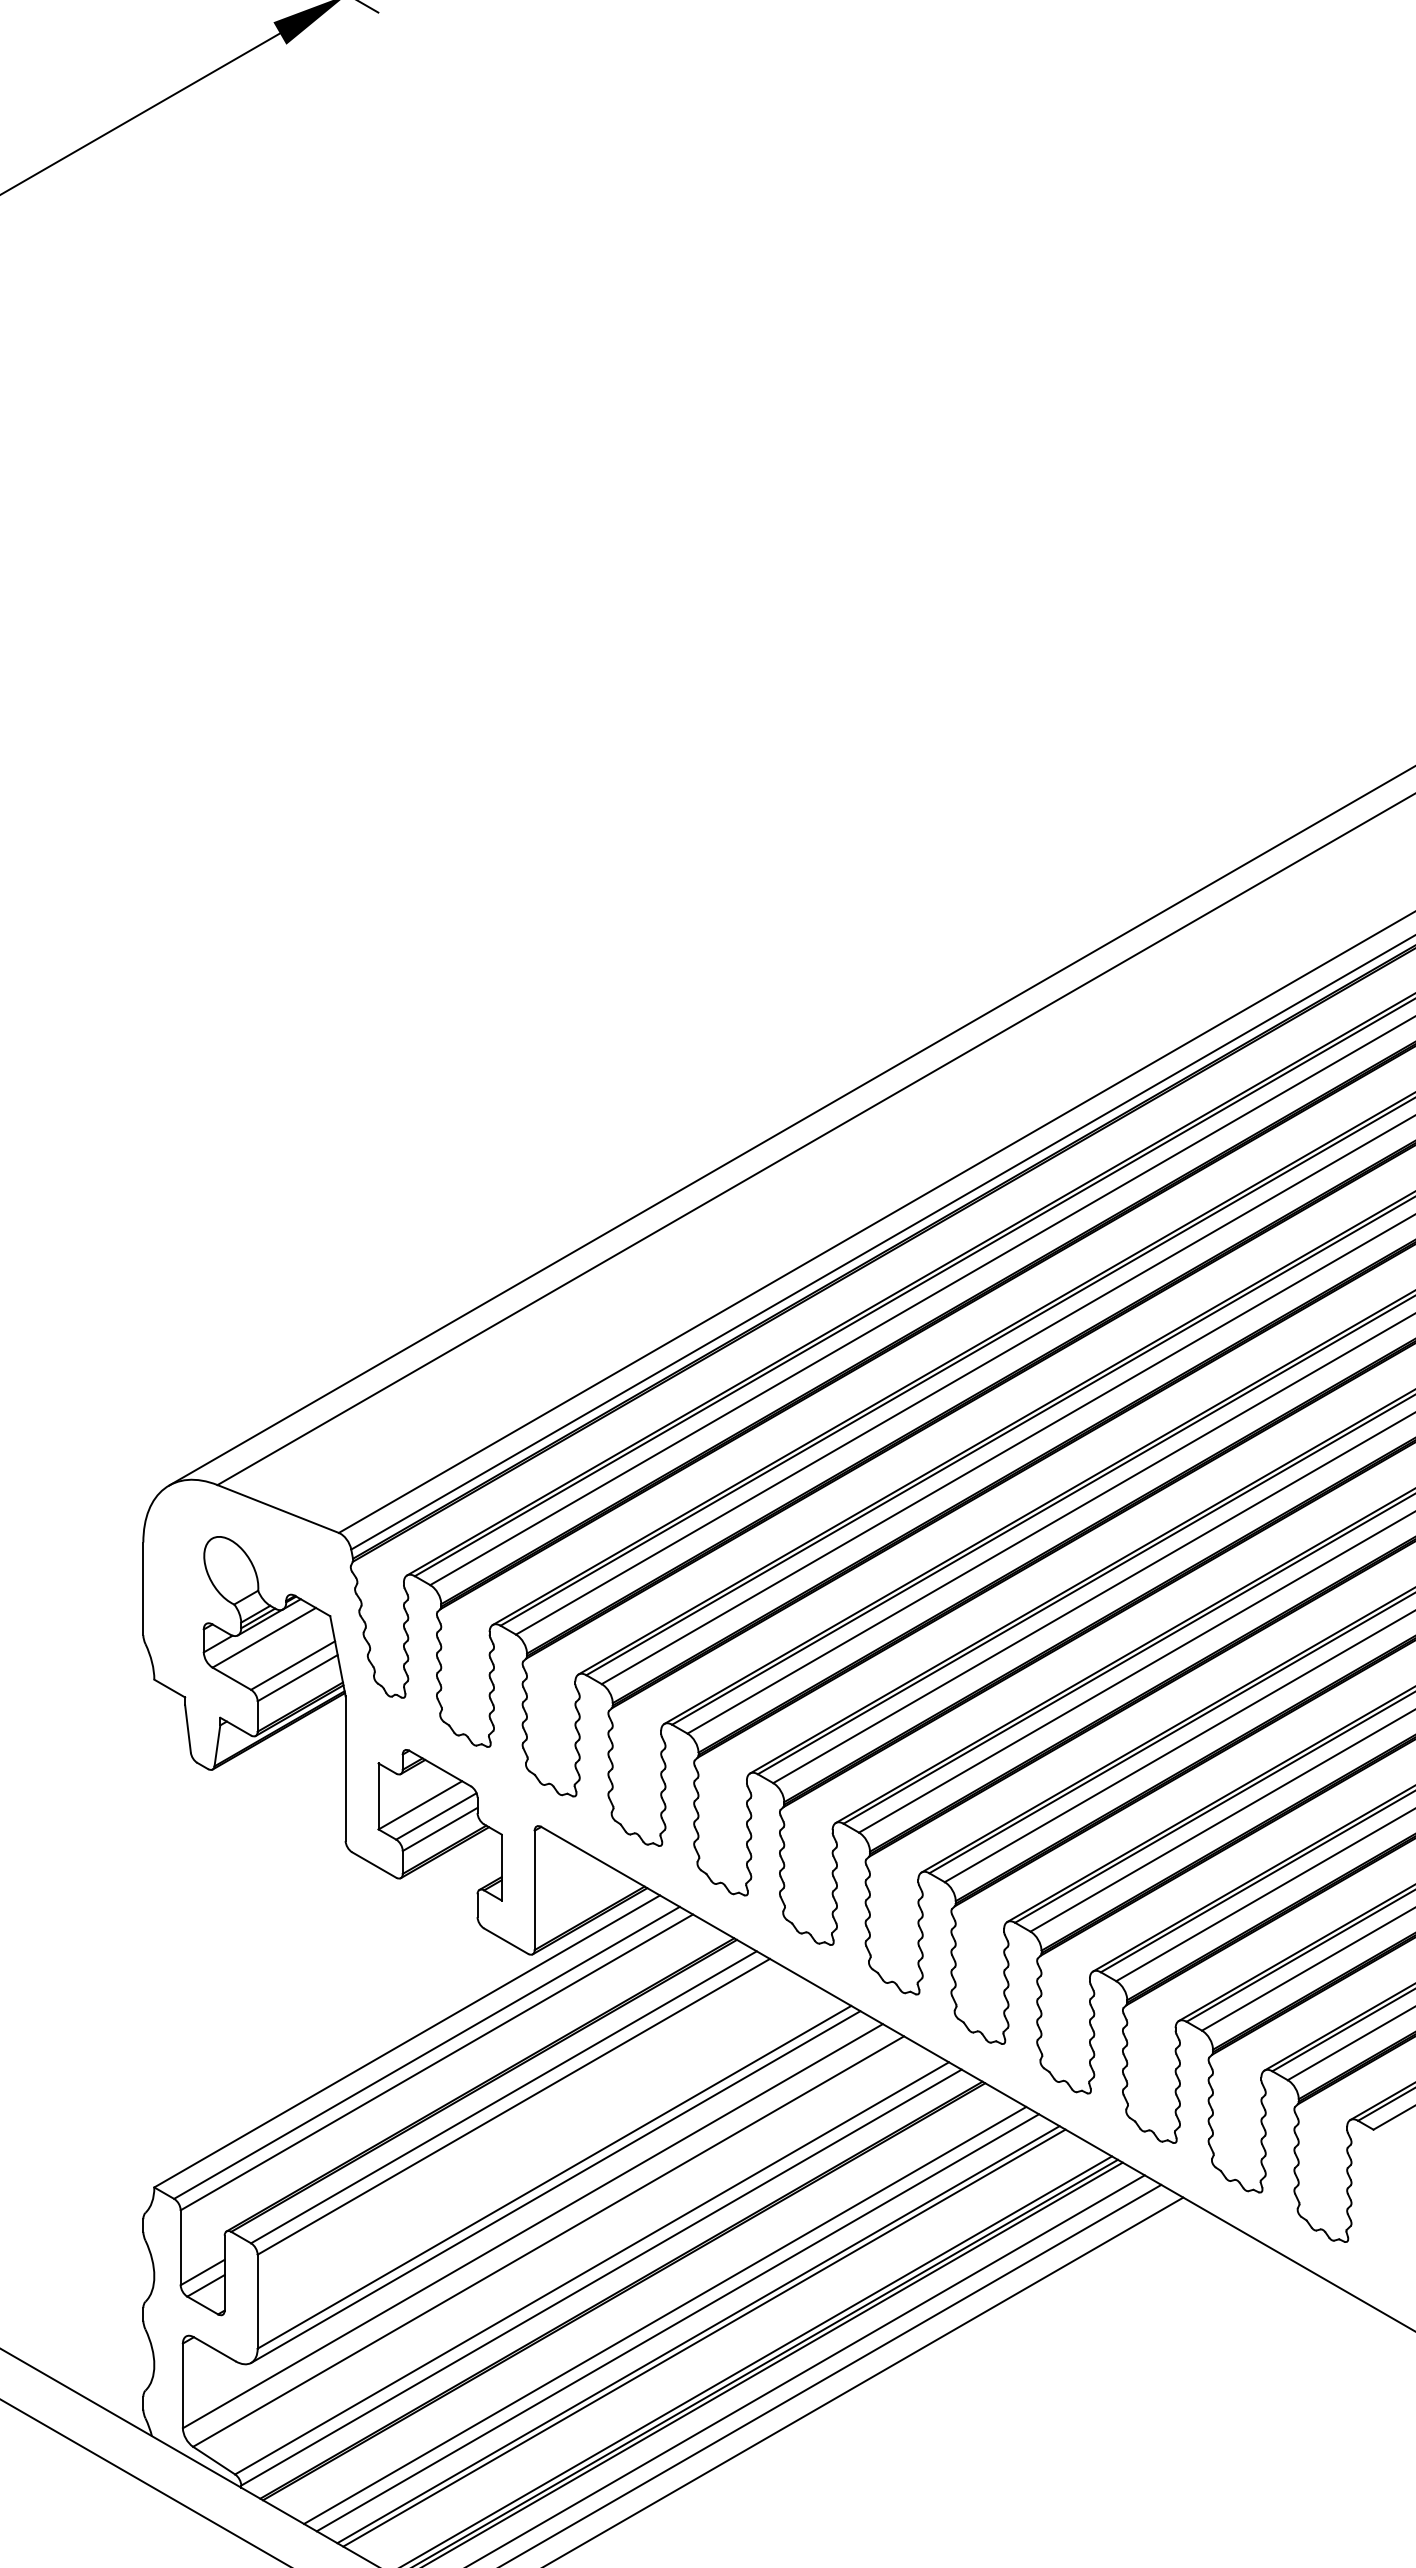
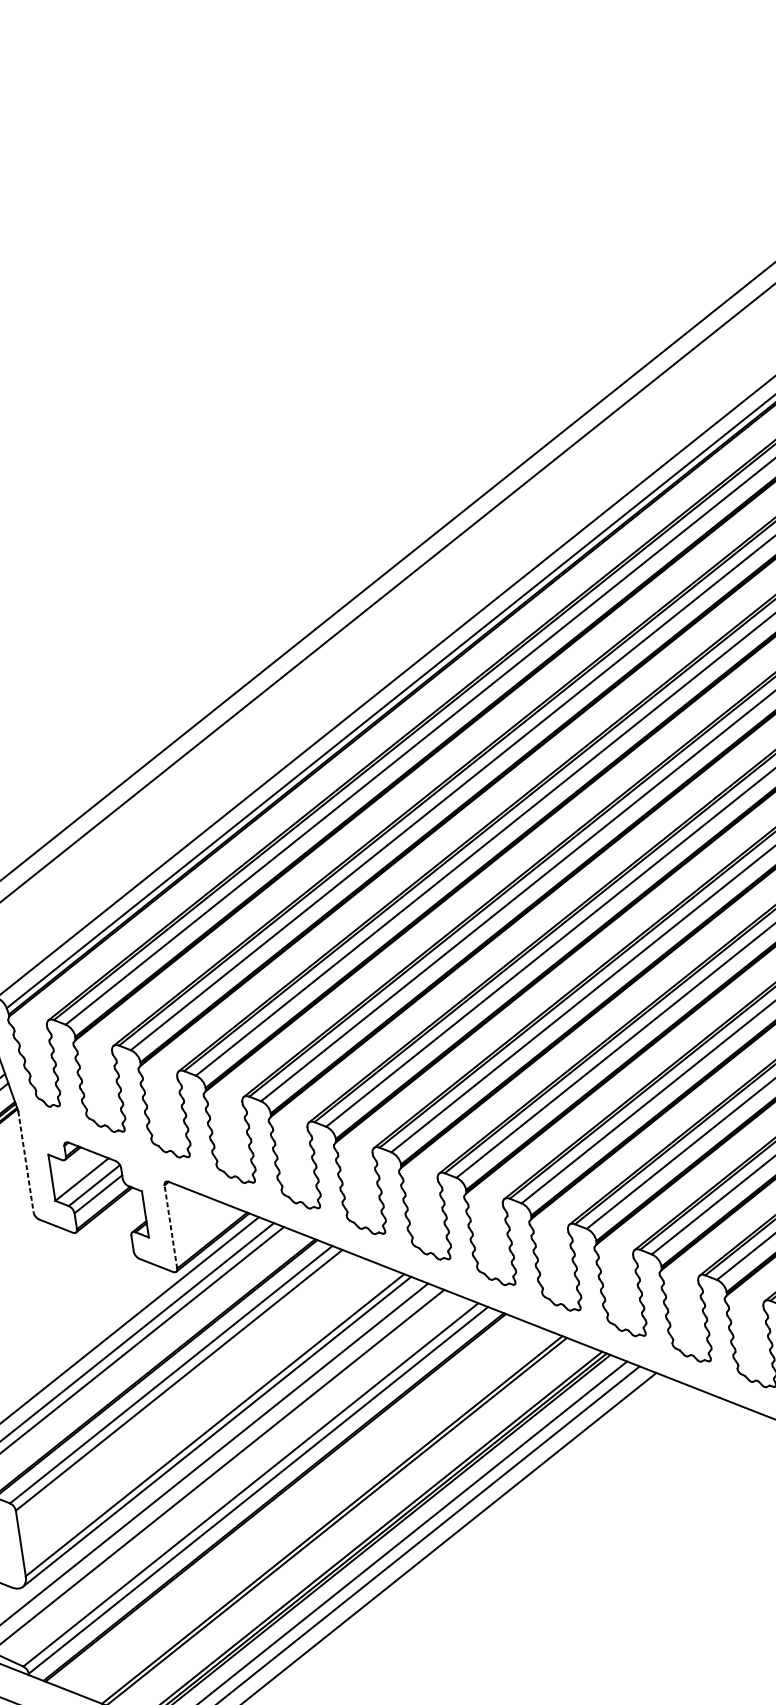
line: (345, 1769) -> (25, 1162), solid -> dashed
line: (534, 1890) -> (170, 1227), solid -> dashed
line: (665, 2314) -> (307, 1509), removed
line: (677, 2322) -> (316, 1513), removed

